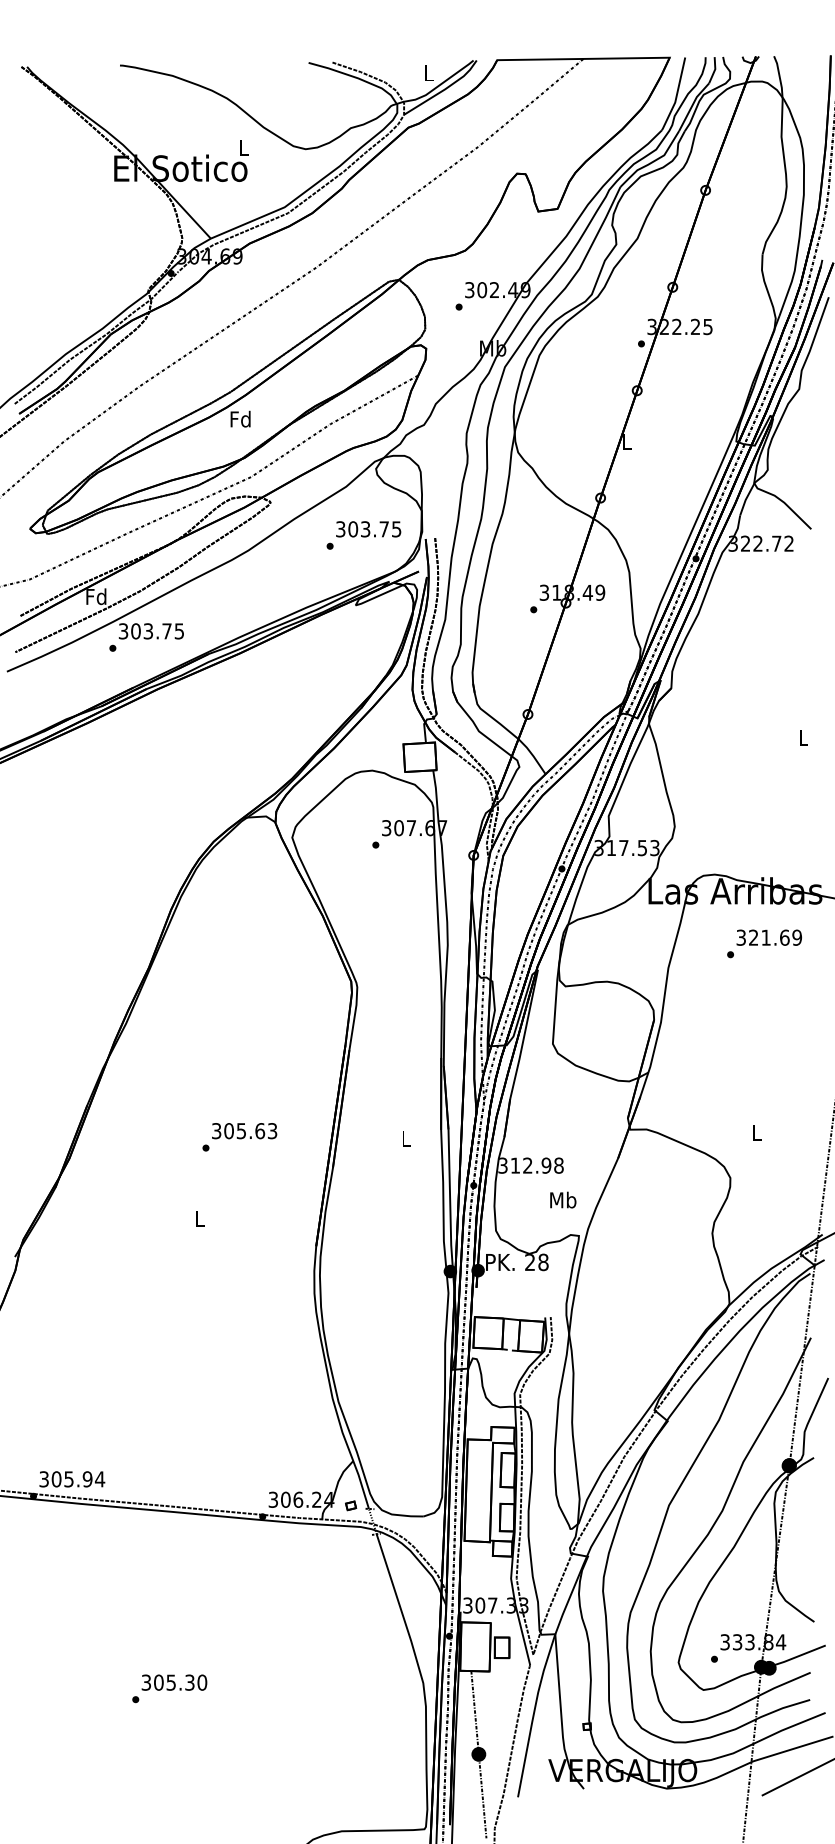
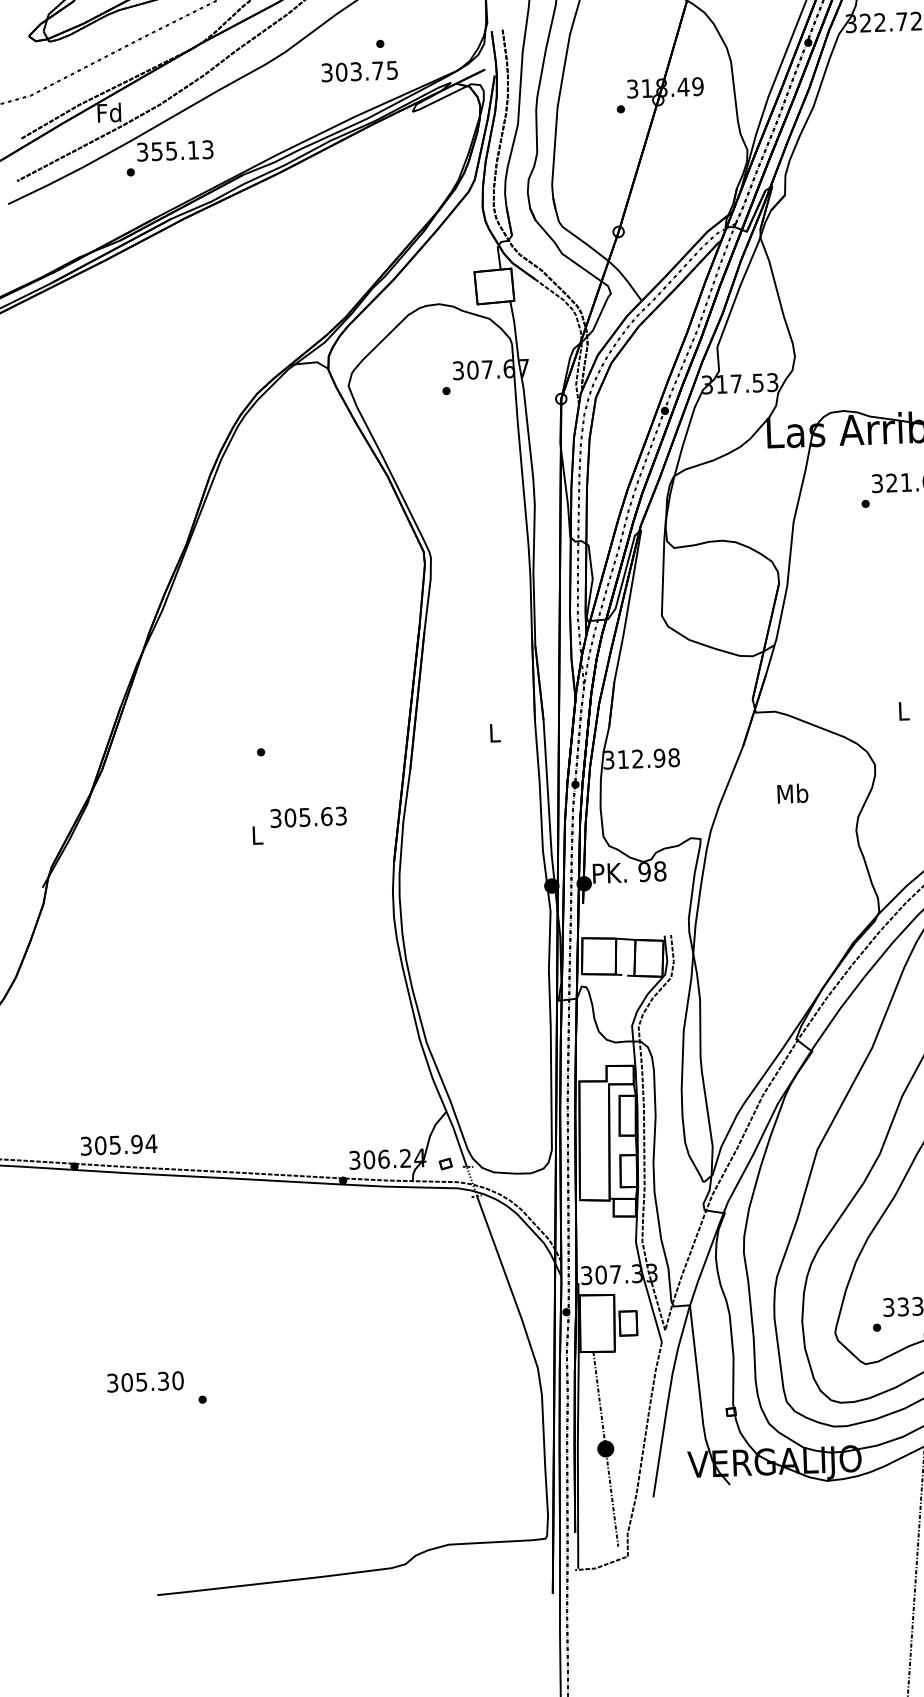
text: (368, 529) -> (359, 71), moved
text: (157, 631) -> (182, 150), 303.75 -> 355.13
text: (244, 1131) -> (308, 817), moved
text: (563, 1199) -> (793, 792), moved
text: (530, 1262) -> (645, 872), 28 -> 98
text: (174, 1682) -> (145, 1381), moved

